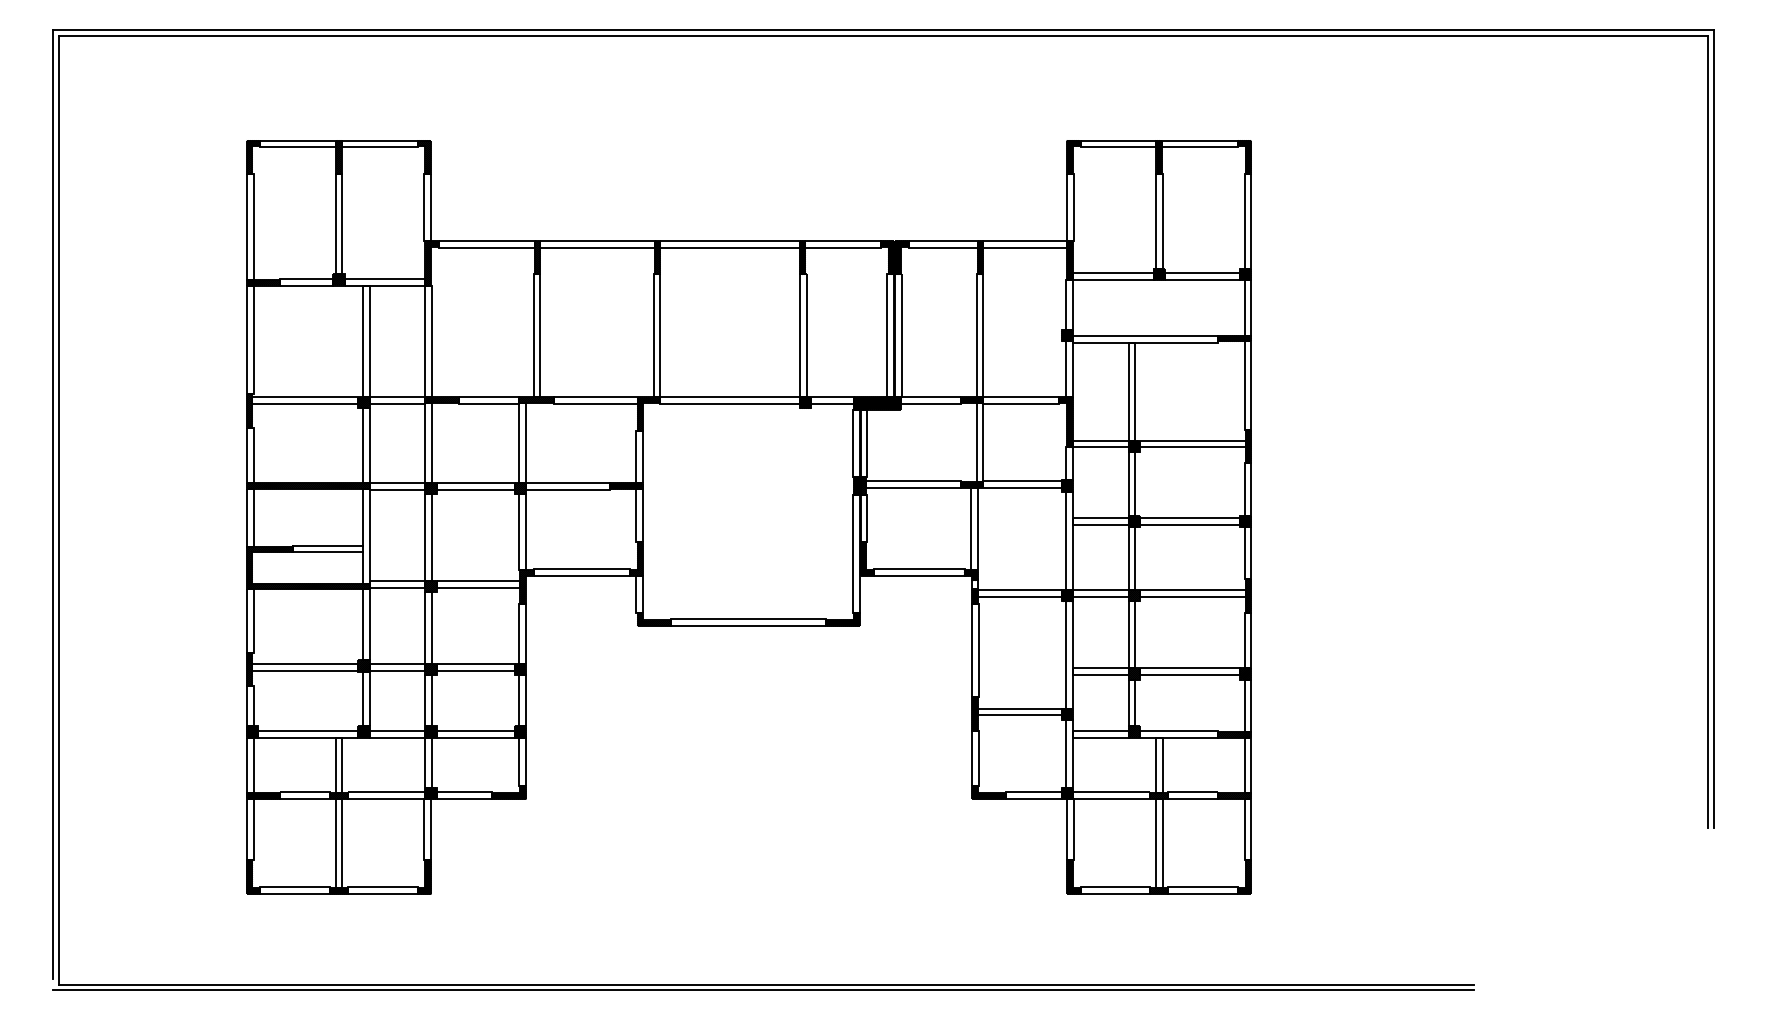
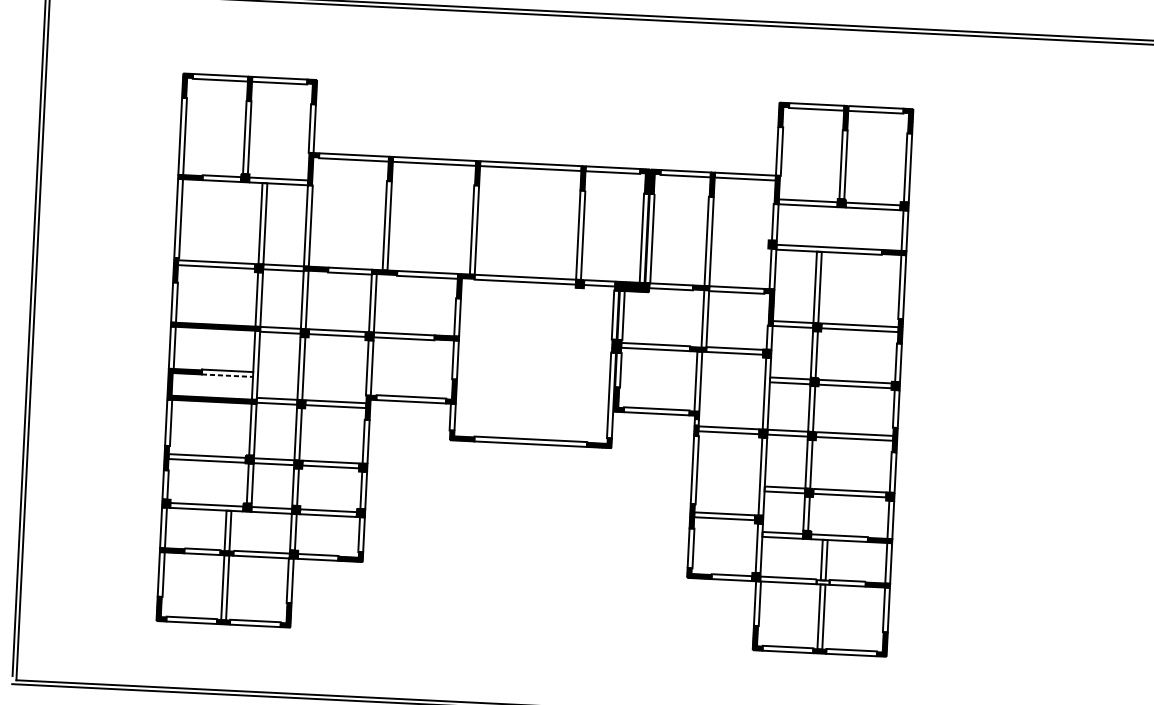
line: (328, 552) -> (227, 375), solid -> dashed
hatch: (1159, 796) -> (823, 582), removed

